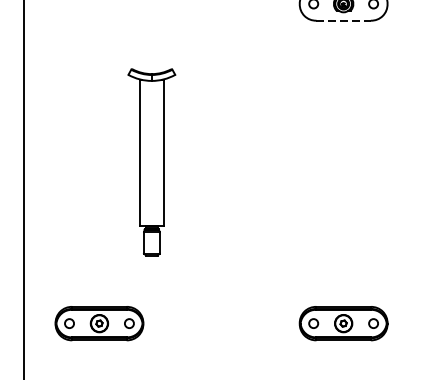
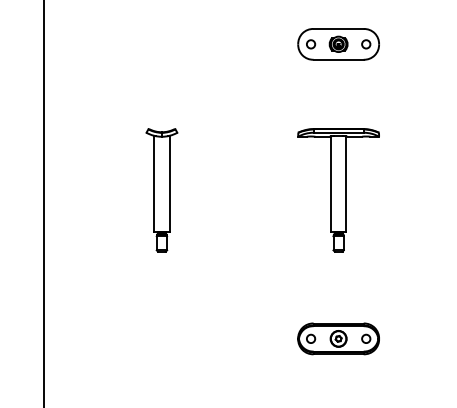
line: (344, 20) -> (339, 59), dashed -> solid
part: (151, 162) -> (161, 190), size x0.71
part: (343, 162) -> (338, 190), added
part: (99, 323) -> (113, 338), removed

